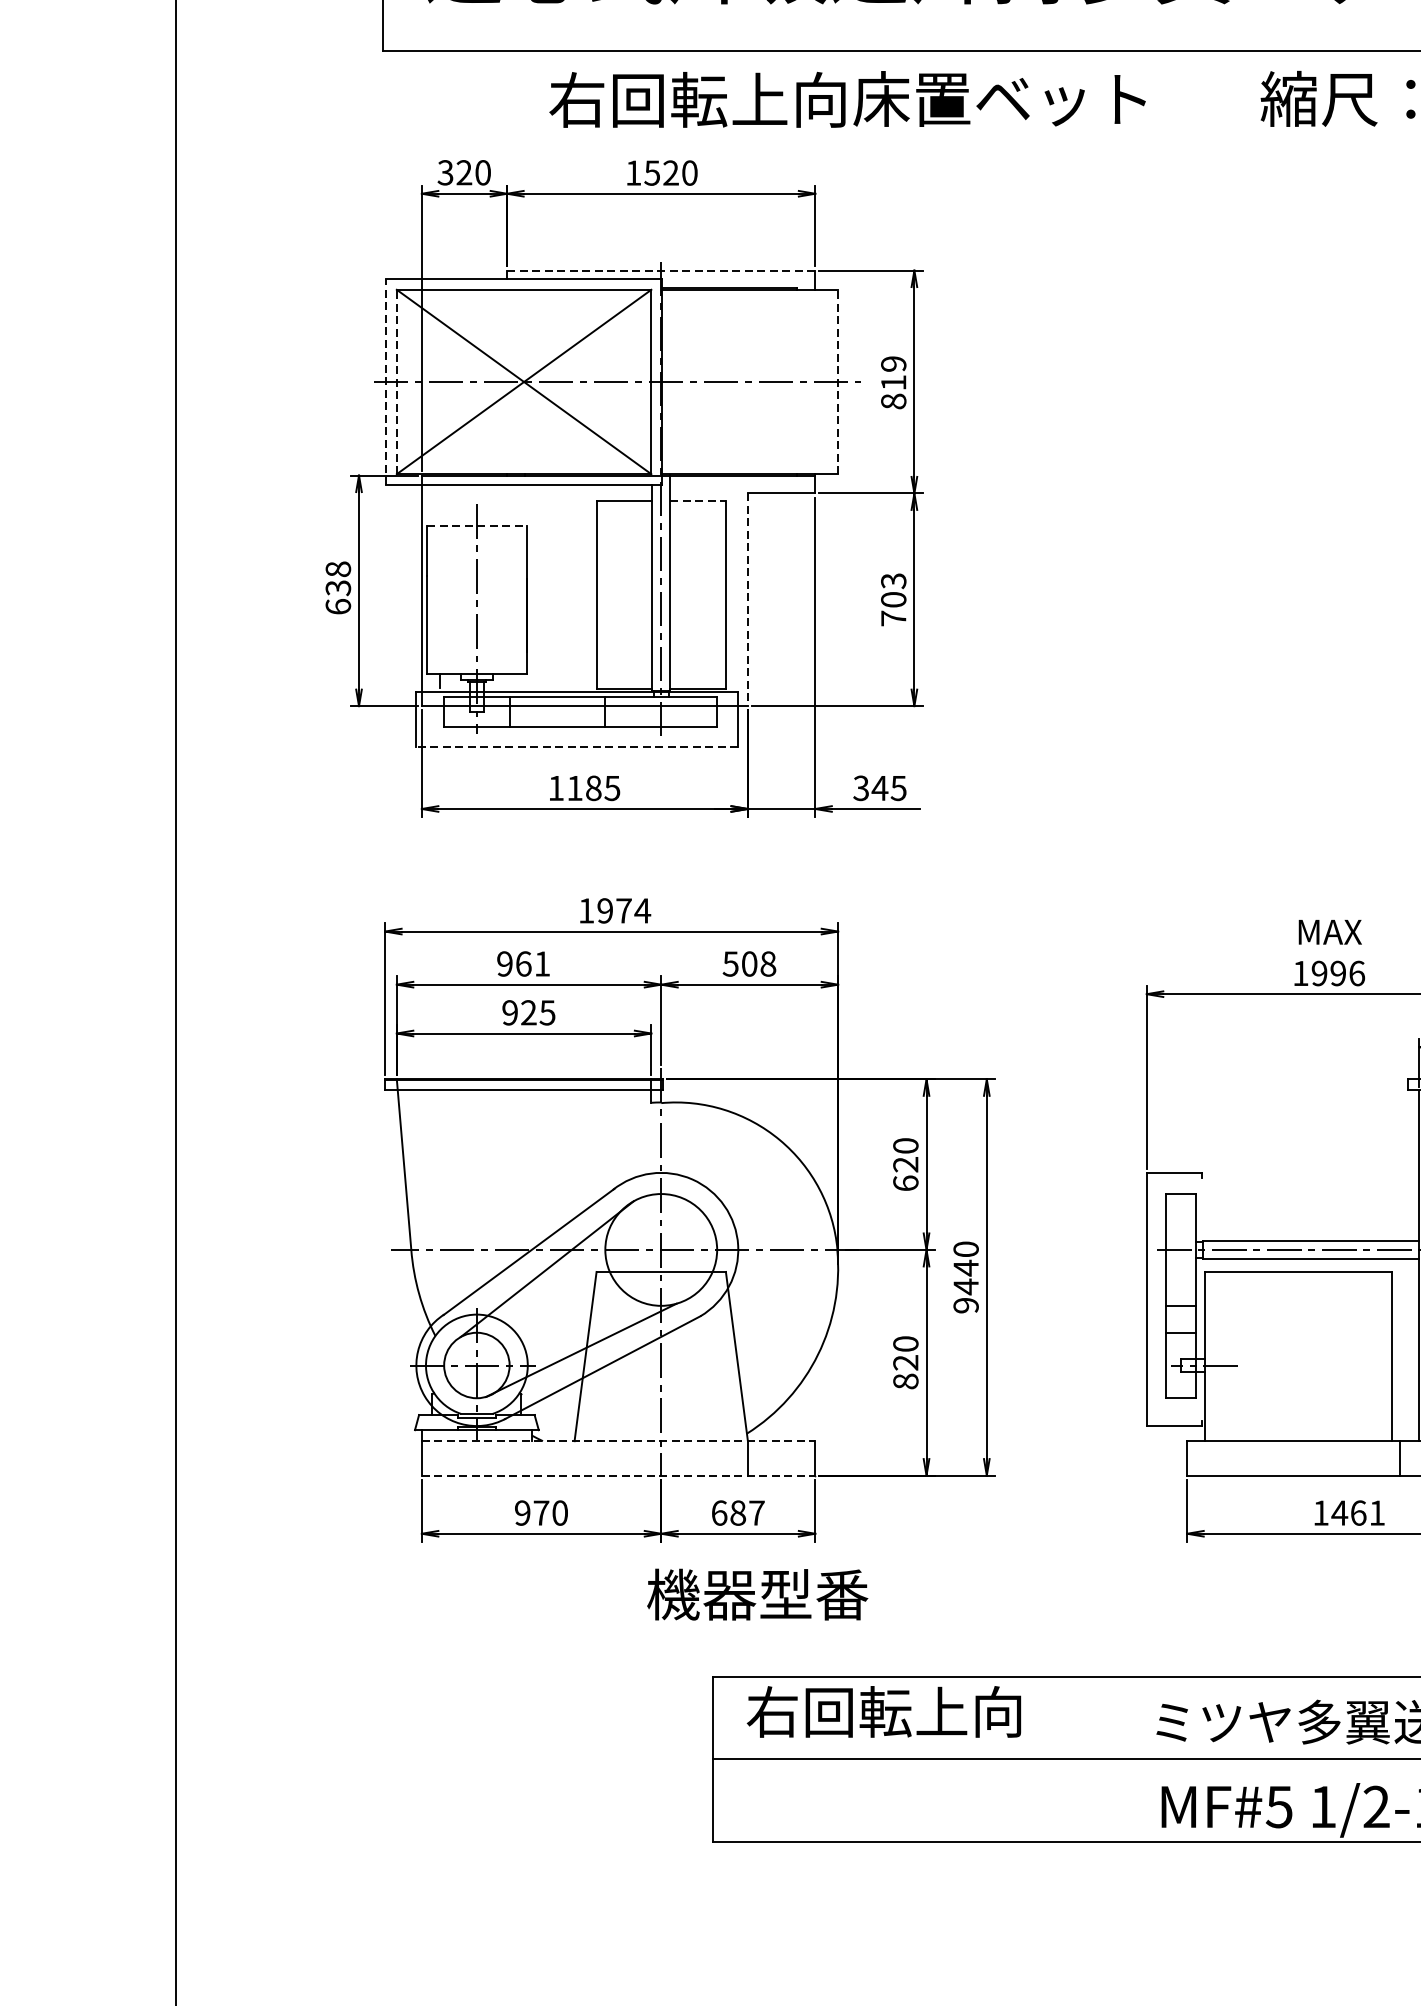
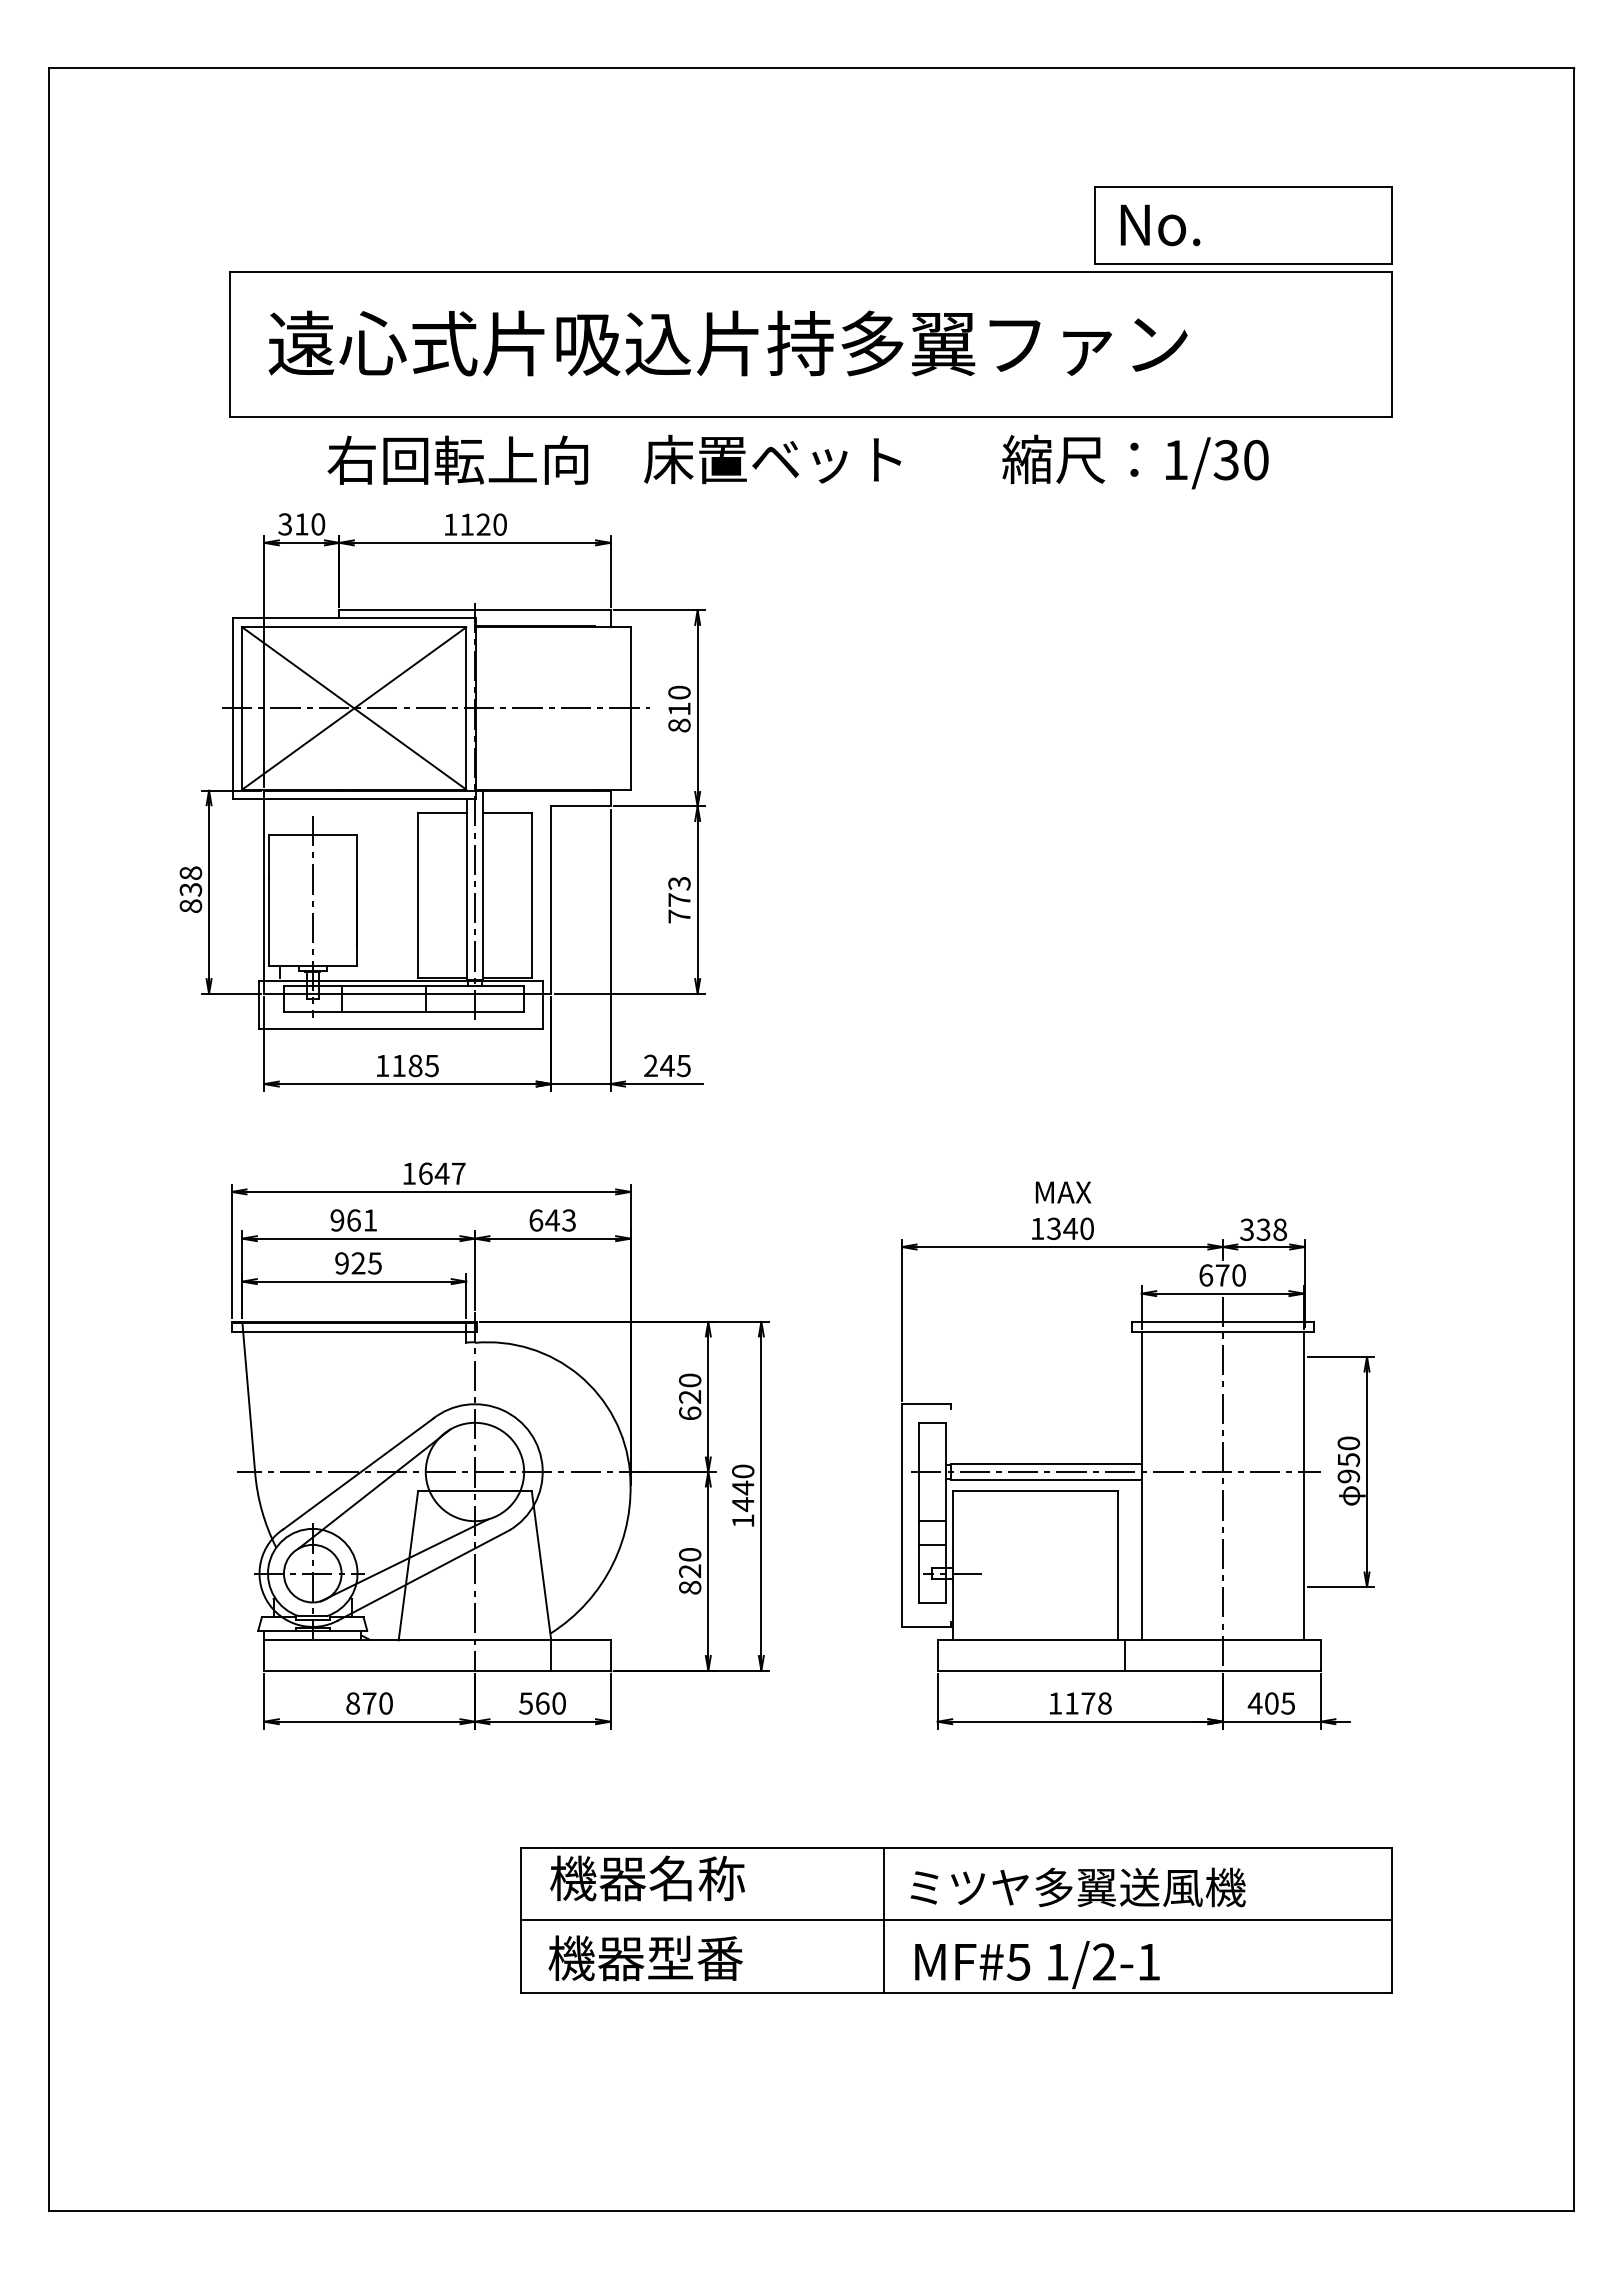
text: (697, 99) -> (457, 459), moved
text: (464, 172) -> (301, 524), 320 -> 310
text: (651, 172) -> (466, 524), 1520 -> 1120
line: (660, 270) -> (474, 610), dashed -> solid
text: (893, 363) -> (679, 692), 819 -> 810
line: (397, 380) -> (242, 707), dashed -> solid
line: (838, 380) -> (630, 707), dashed -> solid
line: (385, 382) -> (232, 708), dashed -> solid
line: (698, 501) -> (507, 813), dashed -> solid
line: (477, 526) -> (313, 835), dashed -> solid
text: (893, 599) -> (679, 899), 703 -> 773
line: (748, 600) -> (551, 900), dashed -> solid
text: (337, 605) -> (190, 905), 638 -> 838
line: (577, 746) -> (401, 1029), dashed -> solid
text: (860, 788) -> (650, 1066), 345 -> 245
text: (624, 910) -> (442, 1173), 1974 -> 1647
text: (749, 964) -> (552, 1220), 508 -> 643
text: (1338, 973) -> (1070, 1228), 1996 -> 1340
text: (966, 1305) -> (743, 1520), 9440 -> 1440
line: (618, 1441) -> (437, 1640), dashed -> solid
line: (618, 1475) -> (437, 1670), dashed -> solid
text: (522, 1513) -> (352, 1703), 970 -> 870
text: (738, 1513) -> (542, 1703), 687 -> 560
text: (1357, 1513) -> (1087, 1703), 1461 -> 1178
text: (757, 1594) -> (645, 1958), moved
text: (883, 1711) -> (670, 1878), 右回転上向 -> 機器名称
line: (1125, 1758) -> (883, 1919), added

